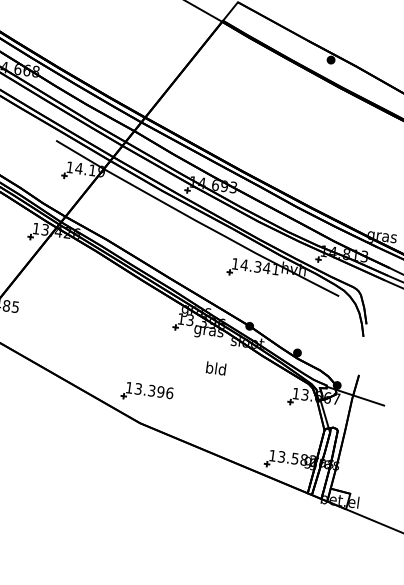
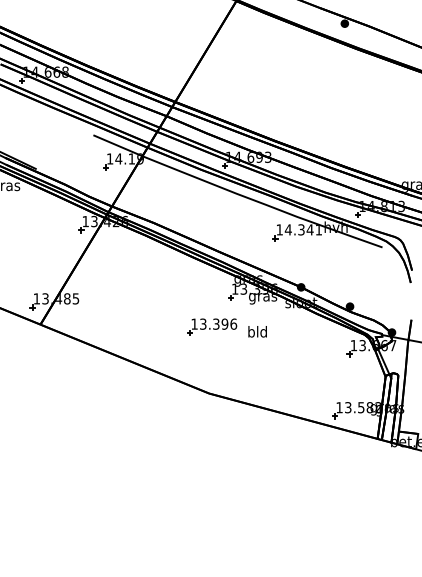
text: (216, 368) -> (257, 331), moved
part: (147, 392) -> (212, 326), moved

